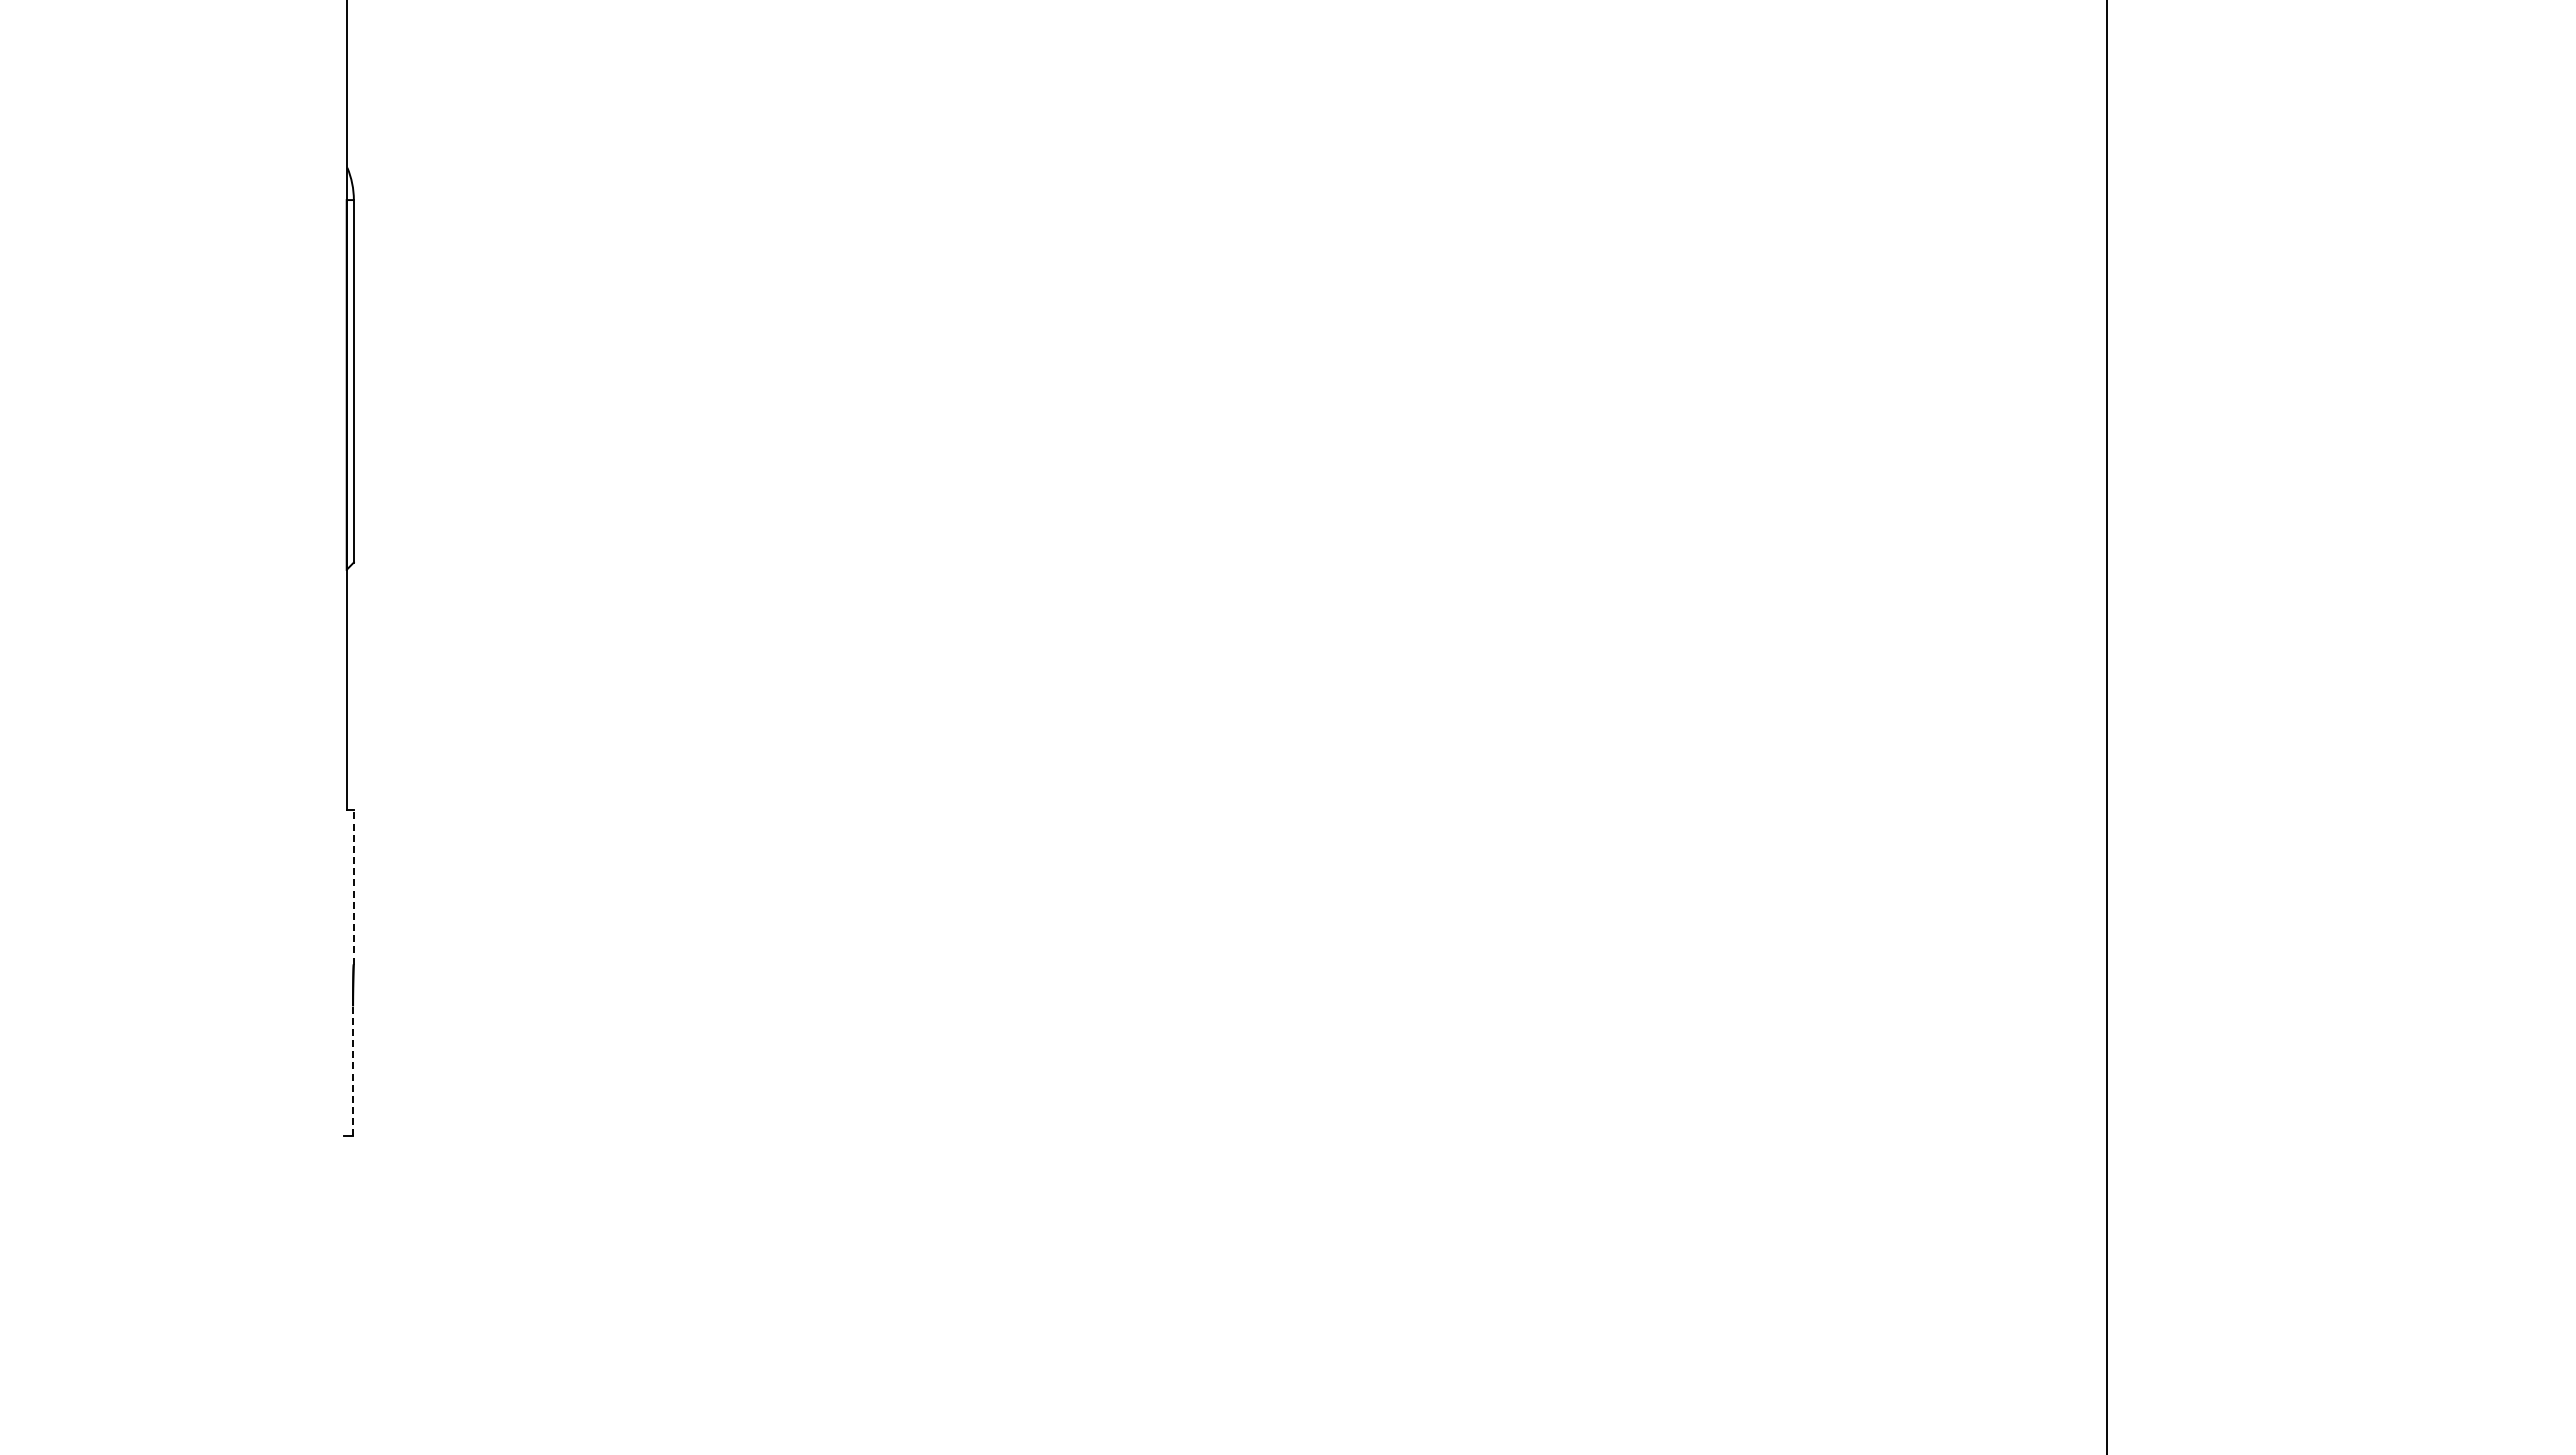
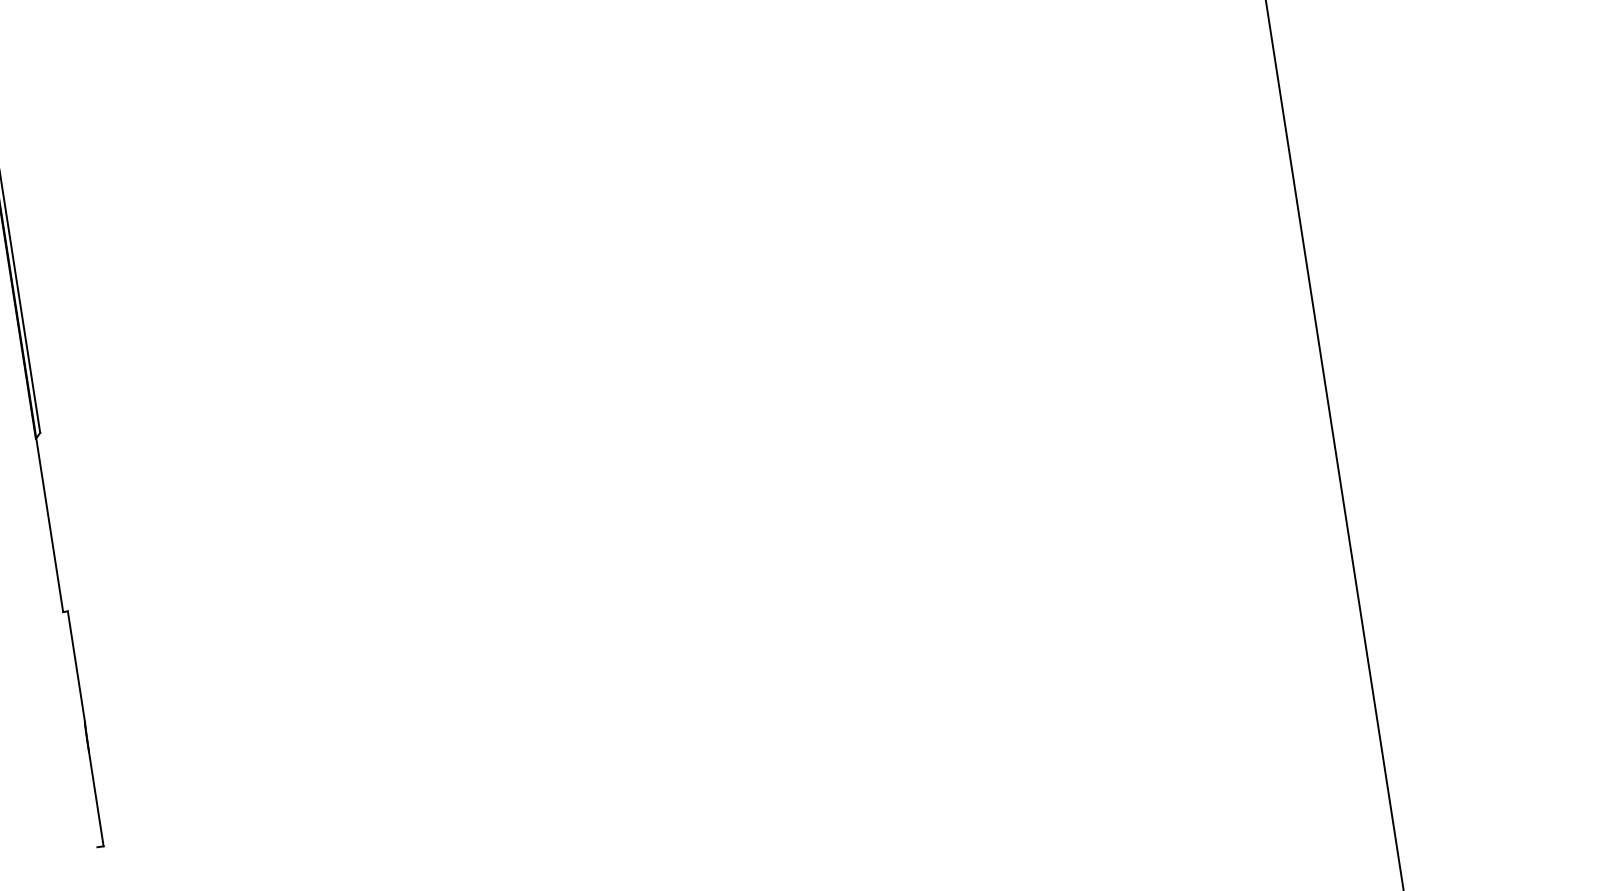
line: (353, 886) -> (76, 666), dashed -> solid
line: (353, 1070) -> (96, 798), dashed -> solid

